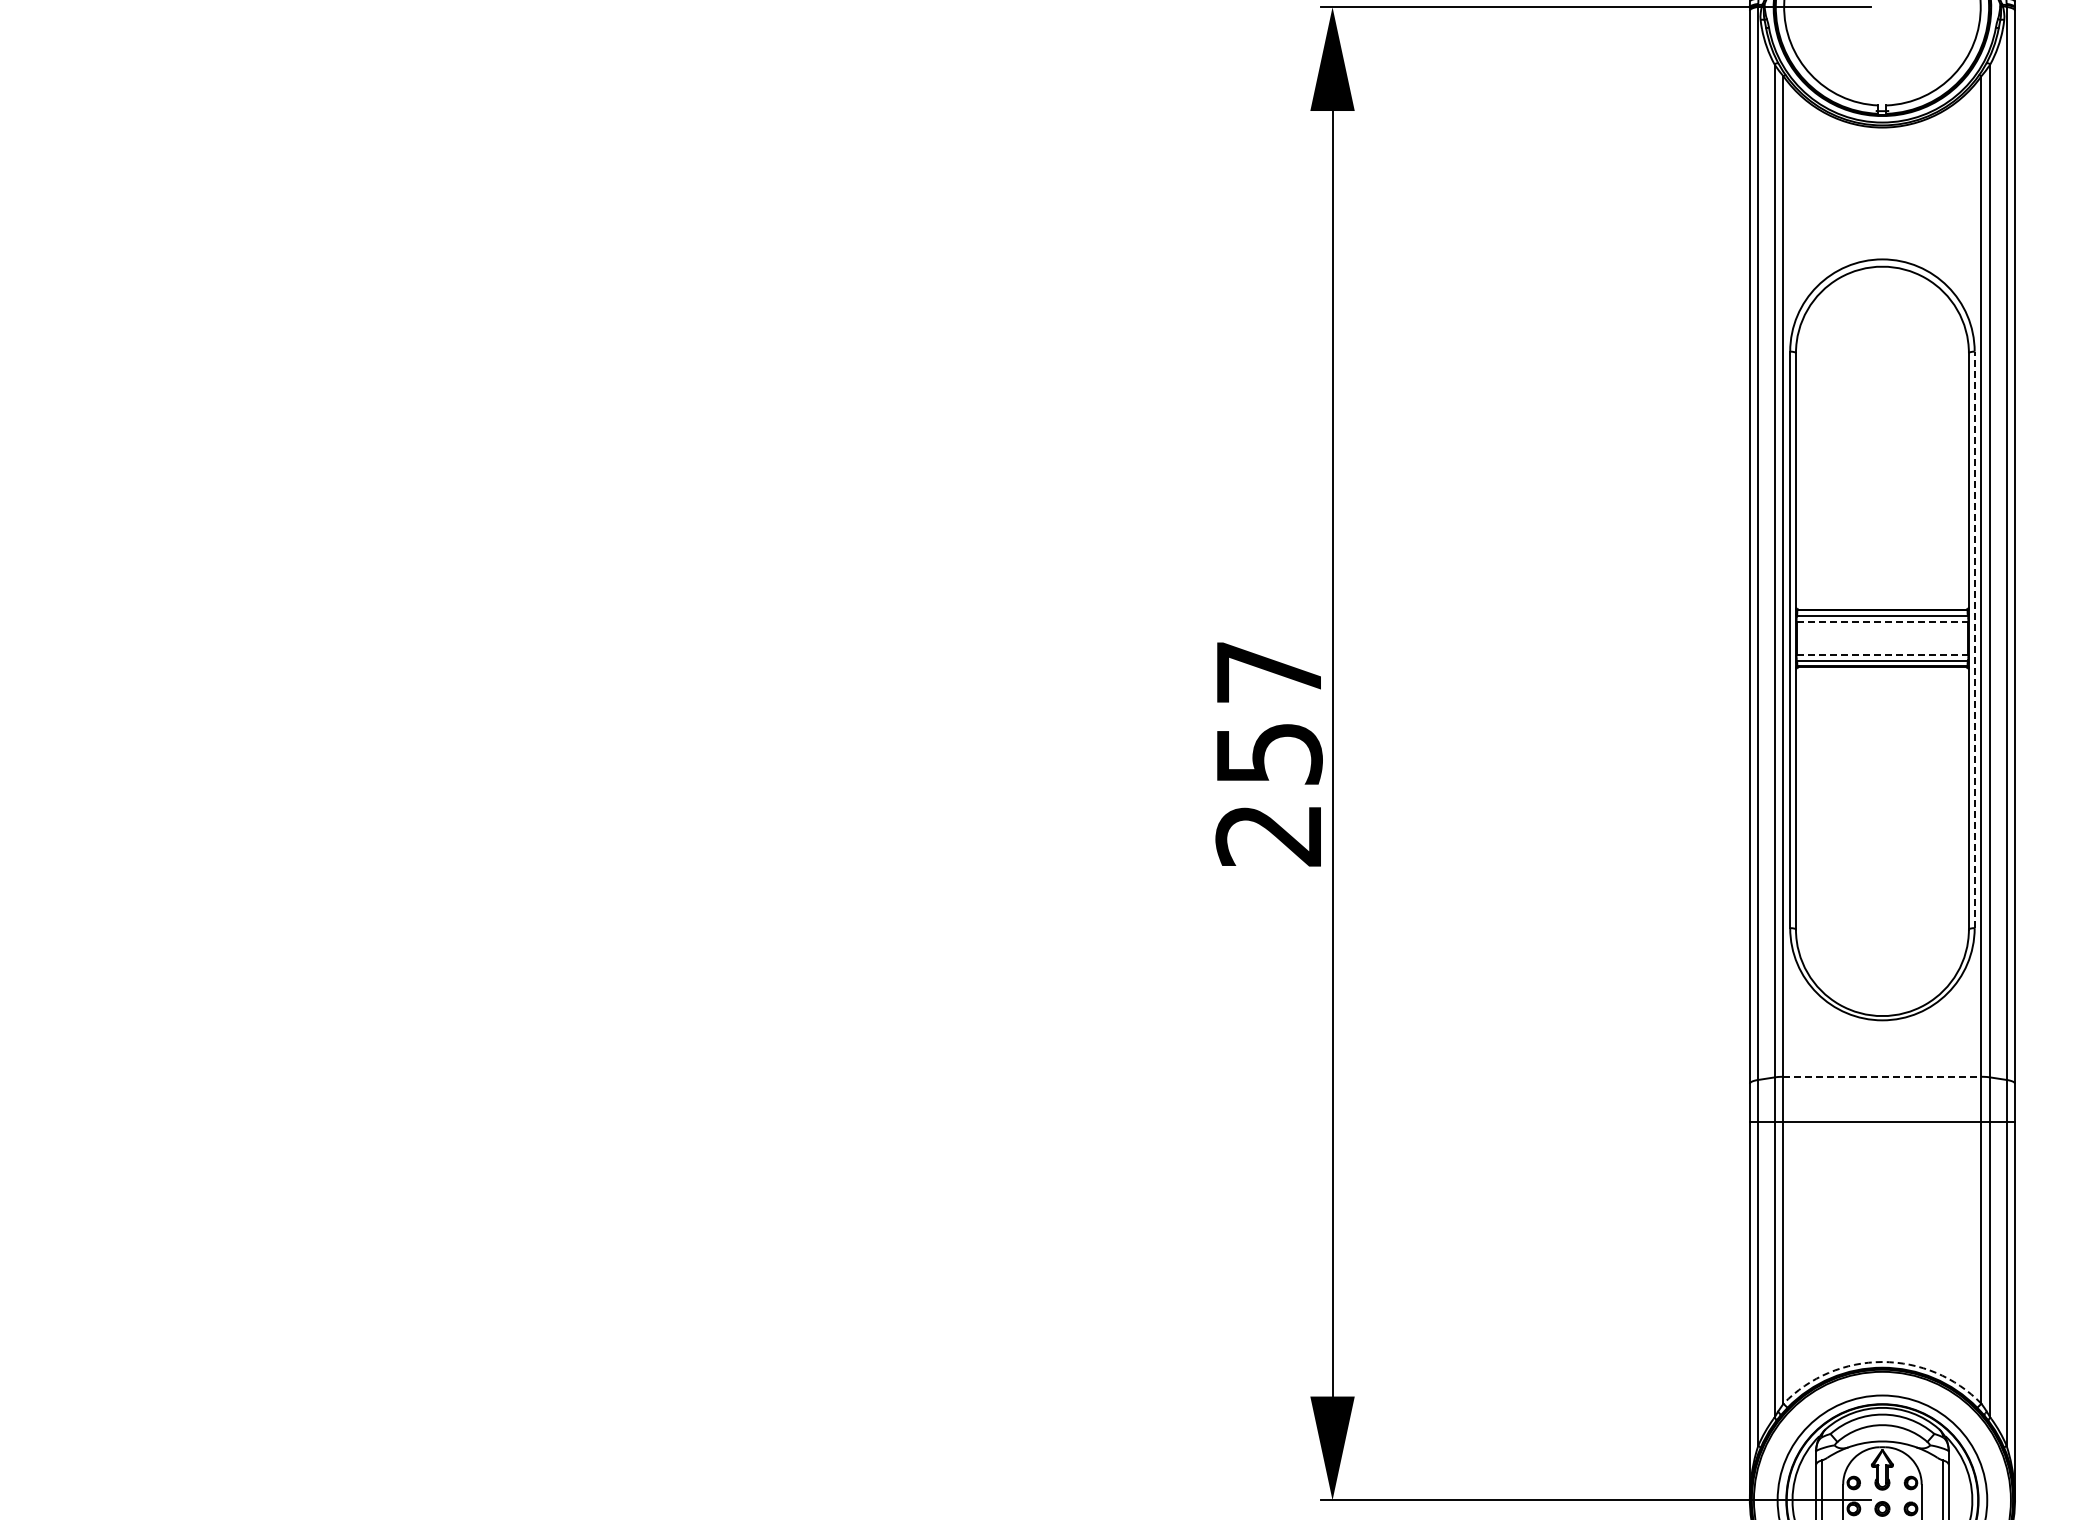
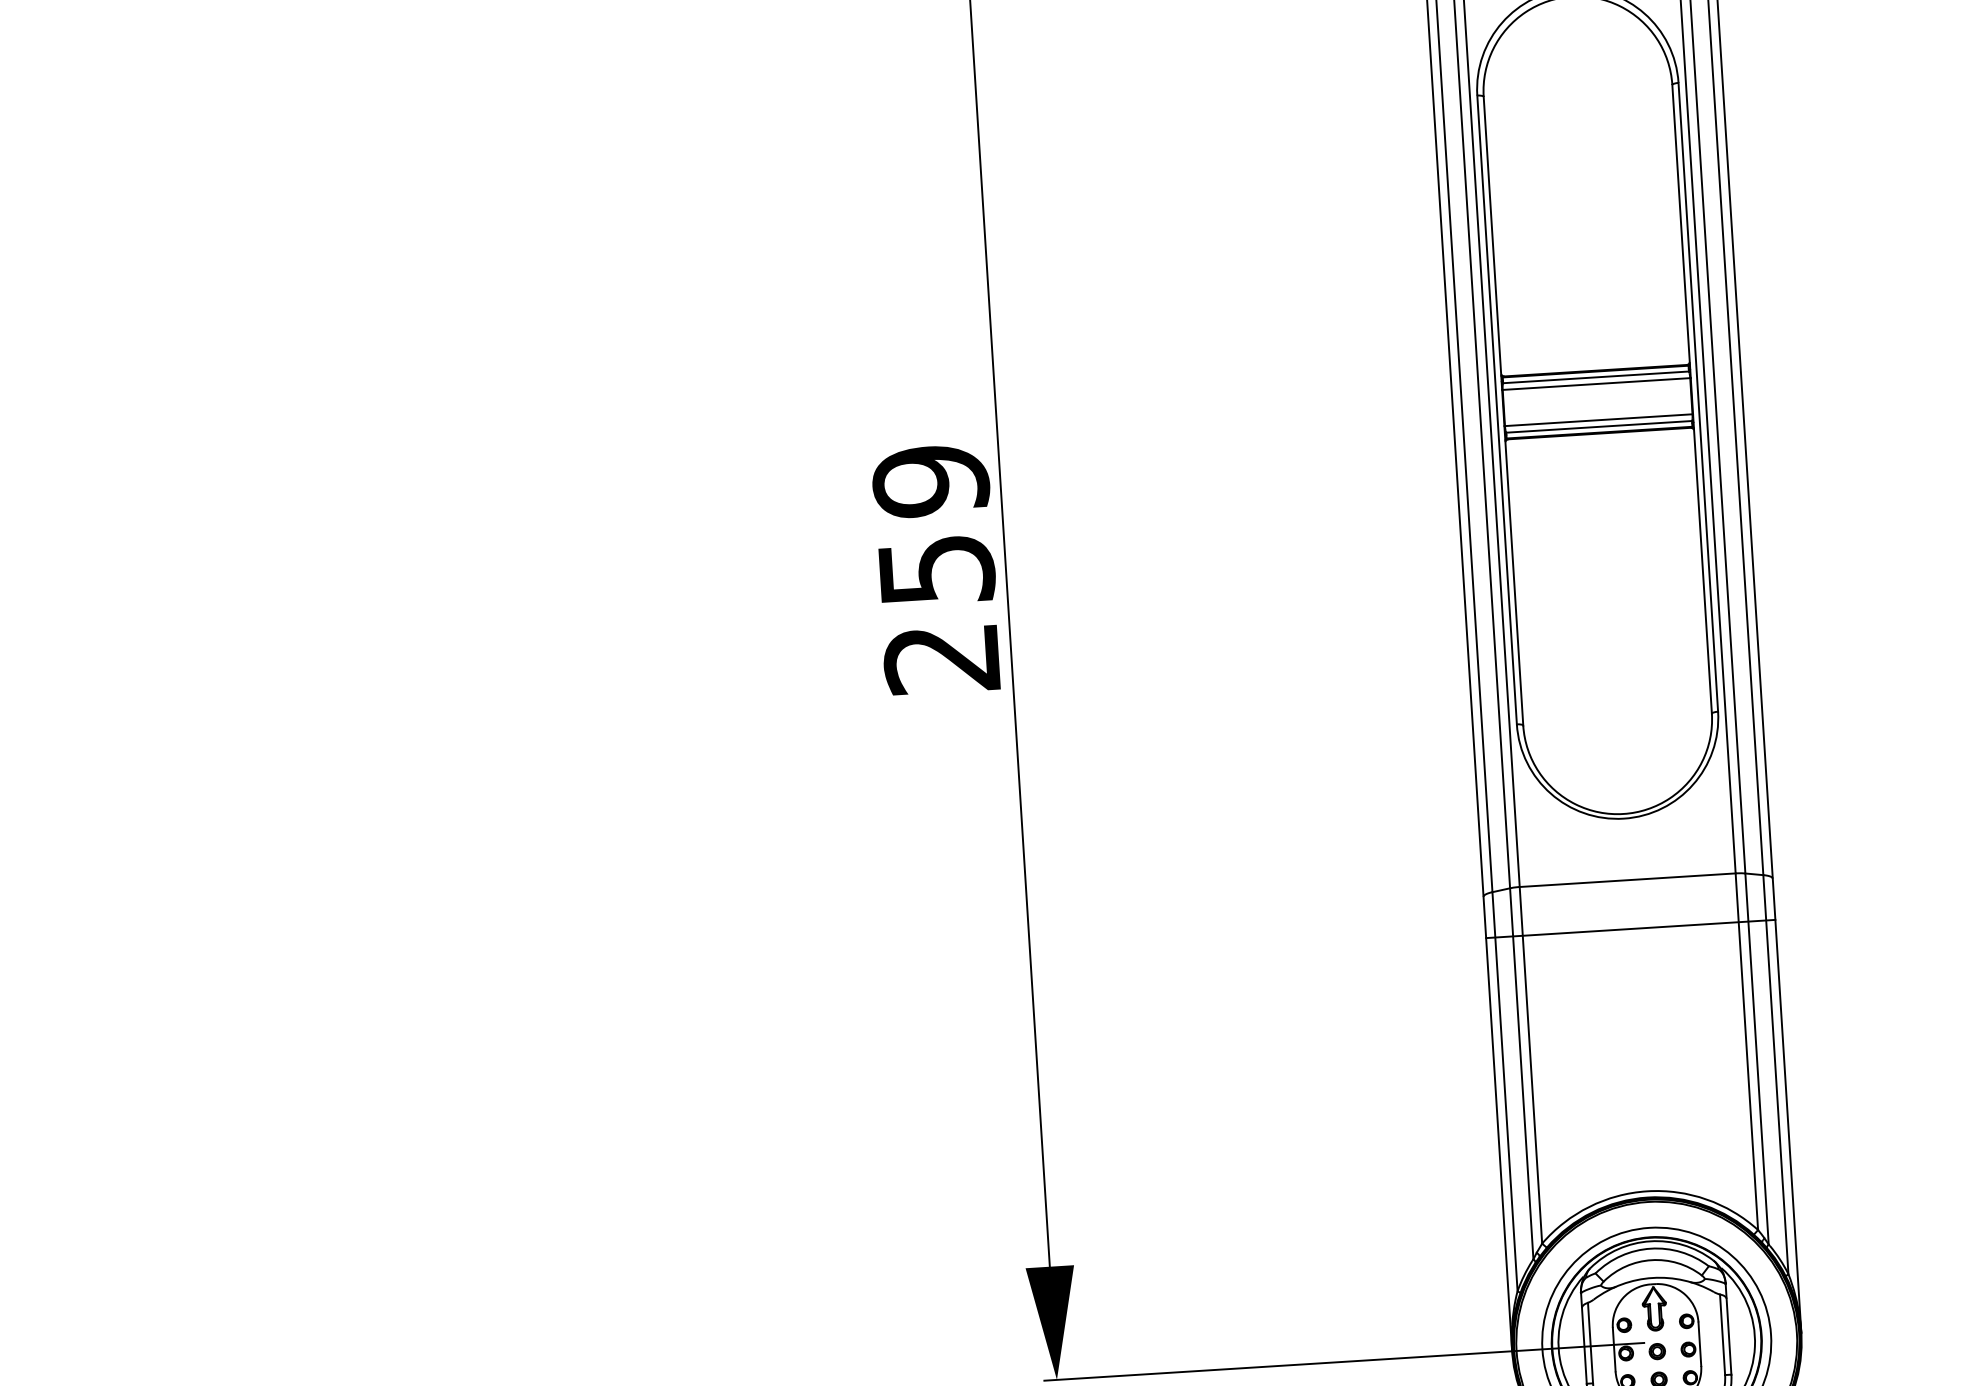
line: (1881, 621) -> (1595, 383), dashed -> solid
line: (1974, 639) -> (1698, 396), dashed -> solid
line: (1881, 655) -> (1597, 420), dashed -> solid
text: (1268, 672) -> (930, 481), 257 -> 259
line: (1882, 1076) -> (1627, 879), dashed -> solid
arc: (1882, 1362) -> (1647, 1191), dashed -> solid

